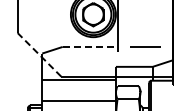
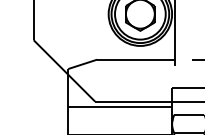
line: (90, 46) -> (136, 59), dashed -> solid
line: (39, 54) -> (64, 70), dashed -> solid

